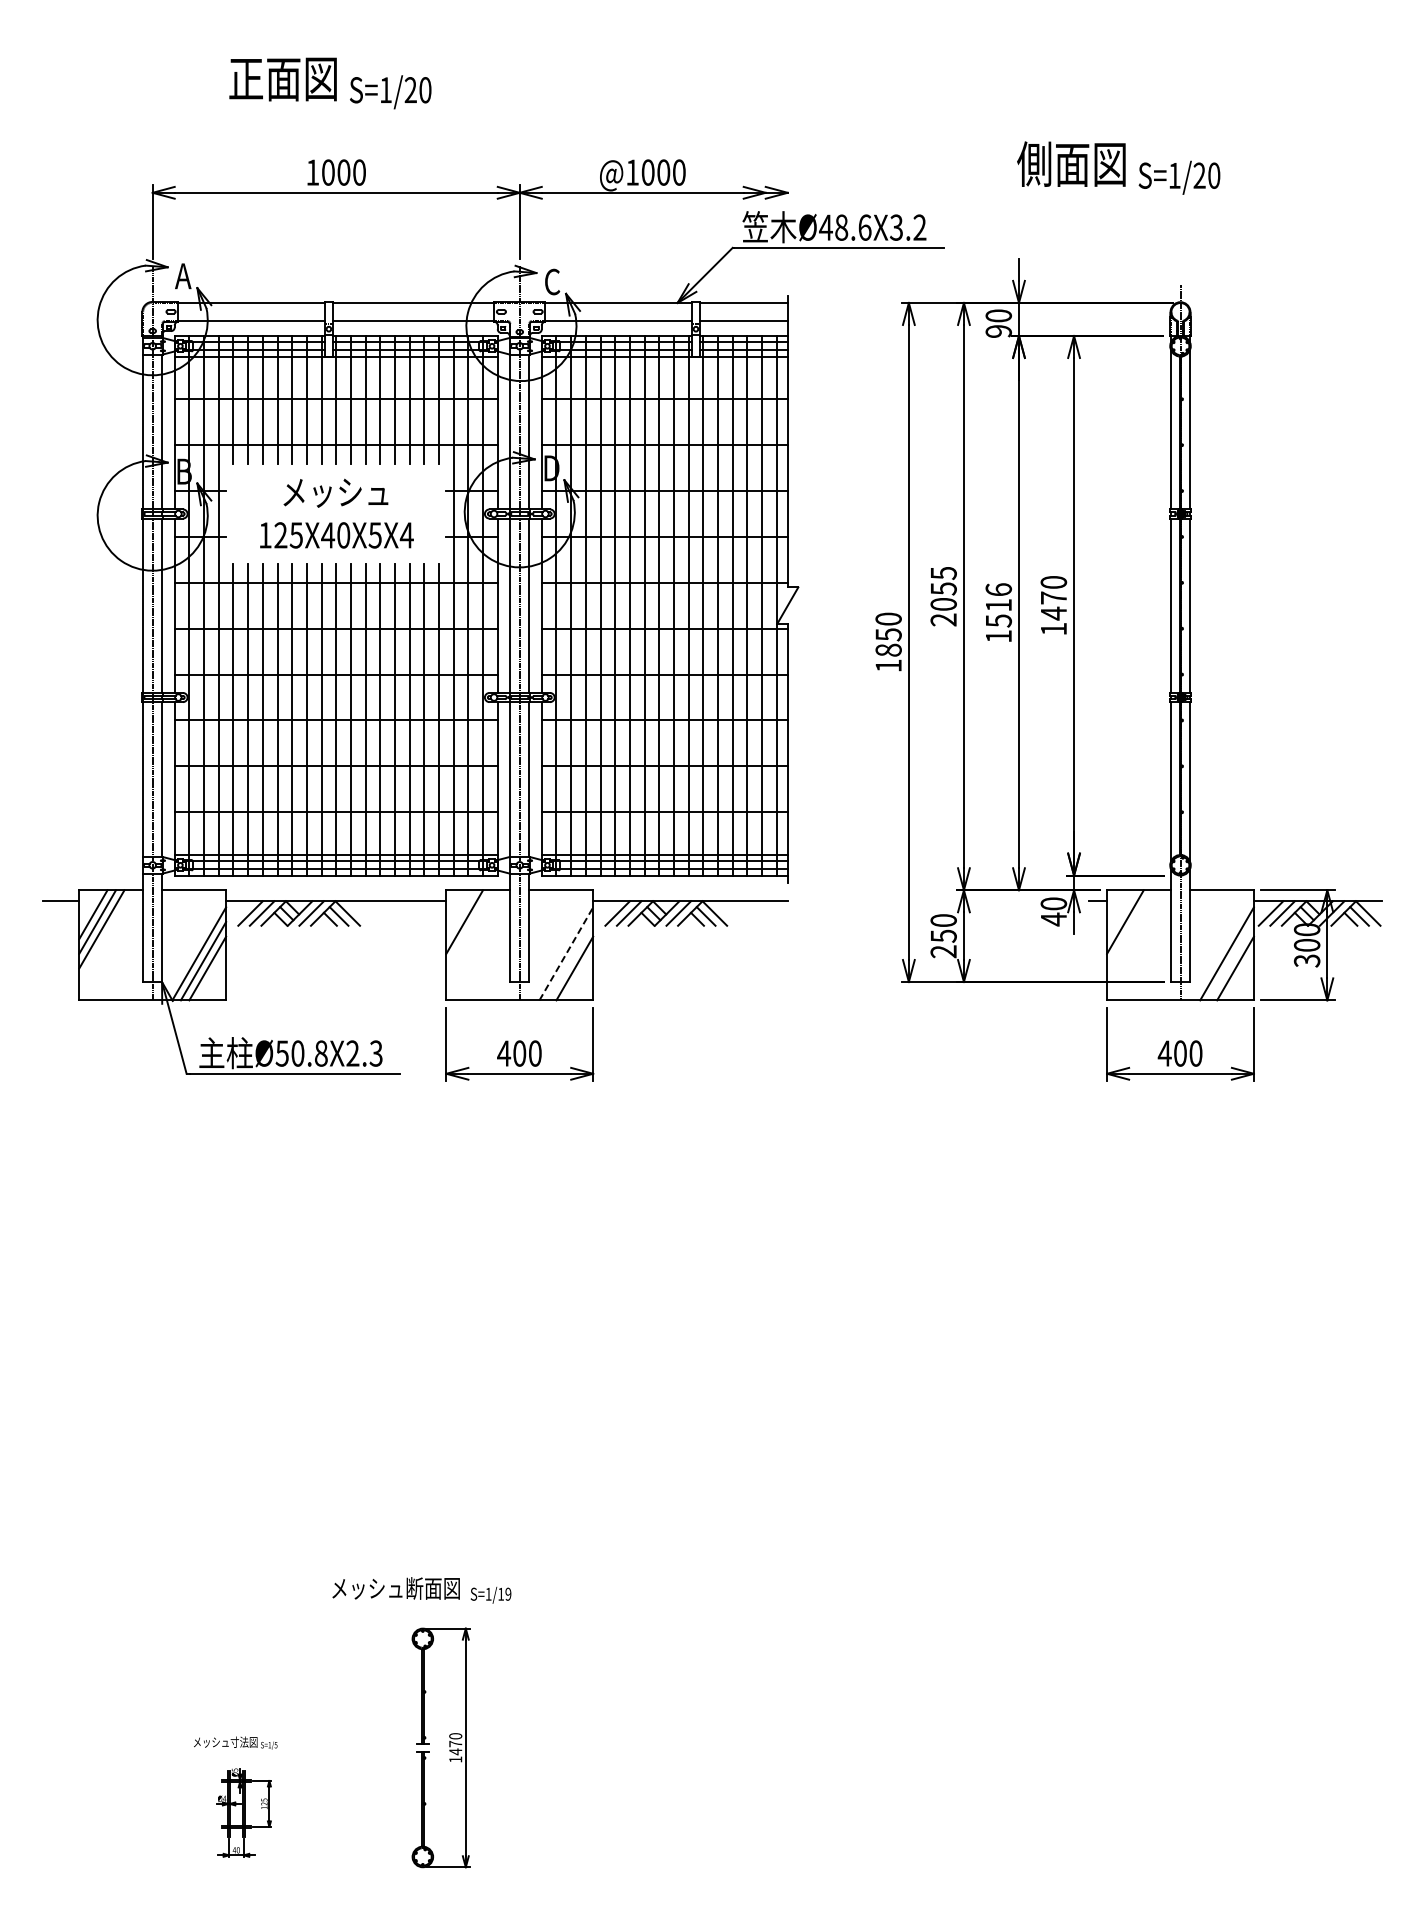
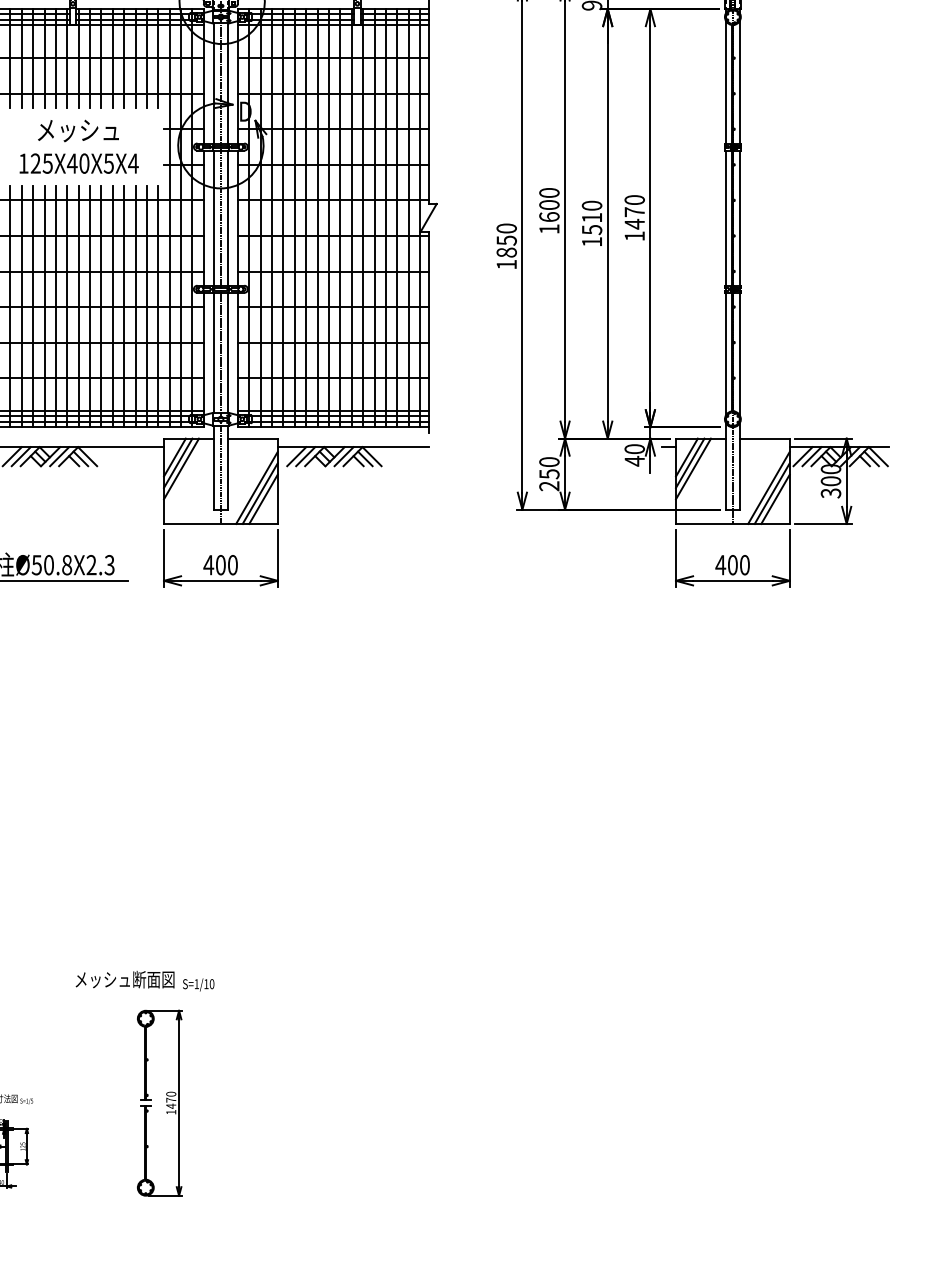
text: (998, 589) -> (591, 205), 1516 -> 1510
text: (943, 596) -> (549, 210), 2055 -> 1600
line: (460, 914) -> (174, 457), added
line: (1121, 914) -> (687, 457), added
line: (468, 929) -> (181, 469), added
line: (1129, 929) -> (693, 469), added
line: (566, 953) -> (257, 487), dashed -> solid
line: (570, 961) -> (260, 493), added
line: (1230, 961) -> (771, 493), added
text: (508, 1594) -> (212, 984), S=1/19 -> S=1/10

